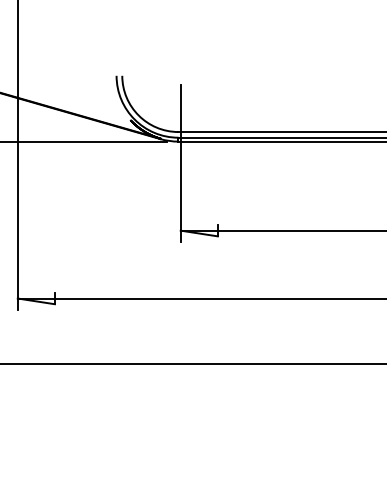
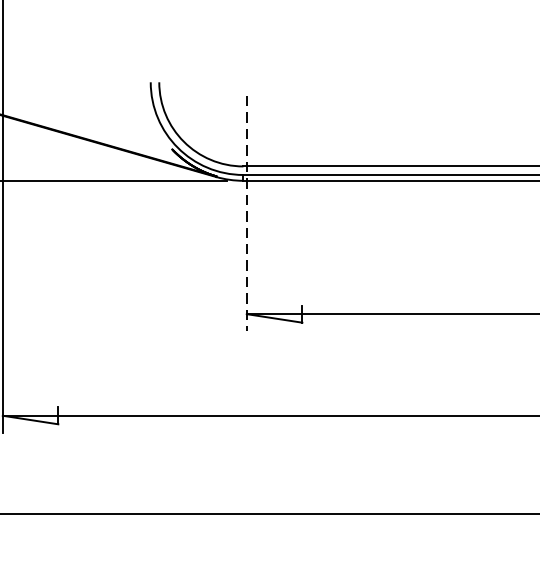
line: (180, 163) -> (246, 213), solid -> dashed

